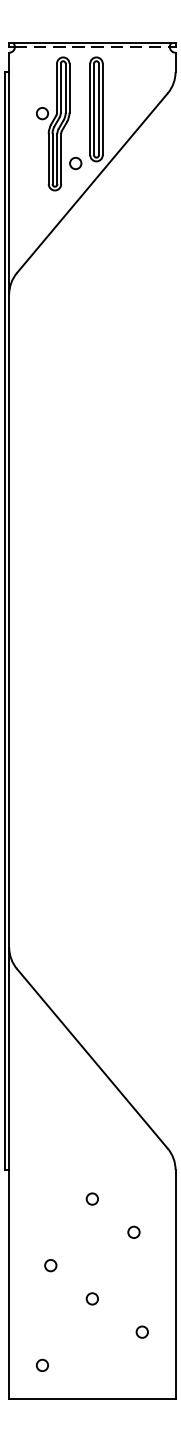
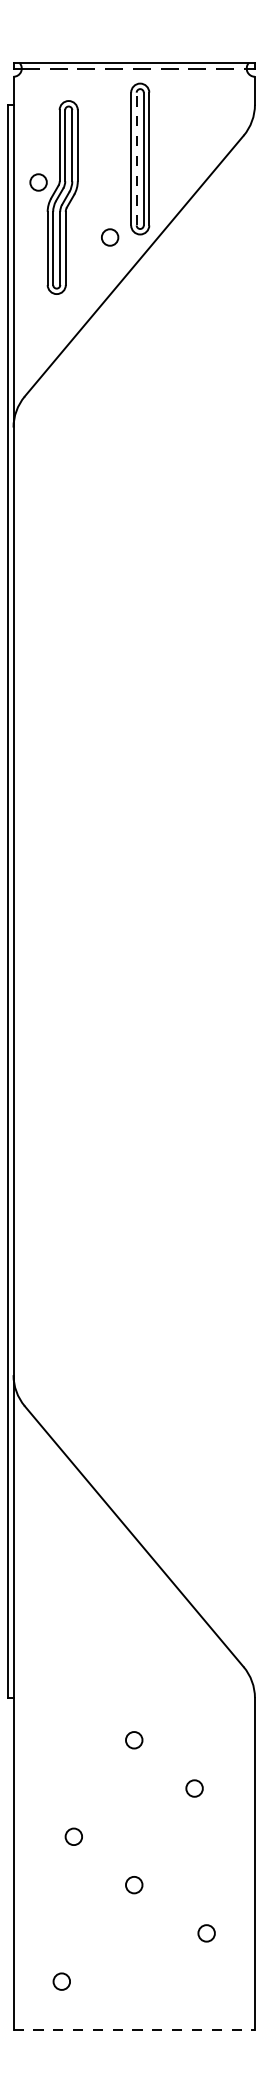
line: (94, 109) -> (137, 159), solid -> dashed
part: (52, 123) -> (53, 196), moved
line: (92, 1398) -> (134, 2029), solid -> dashed

